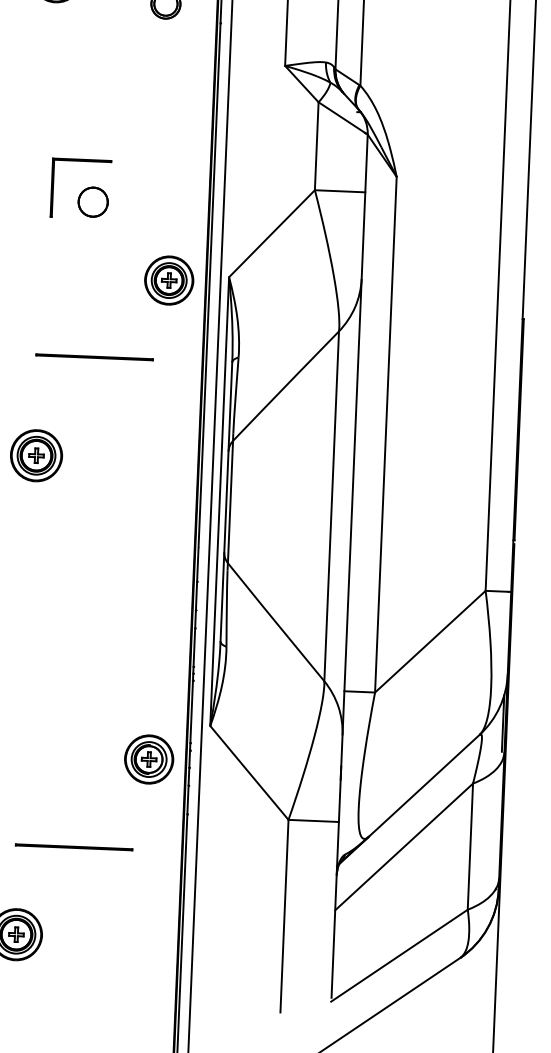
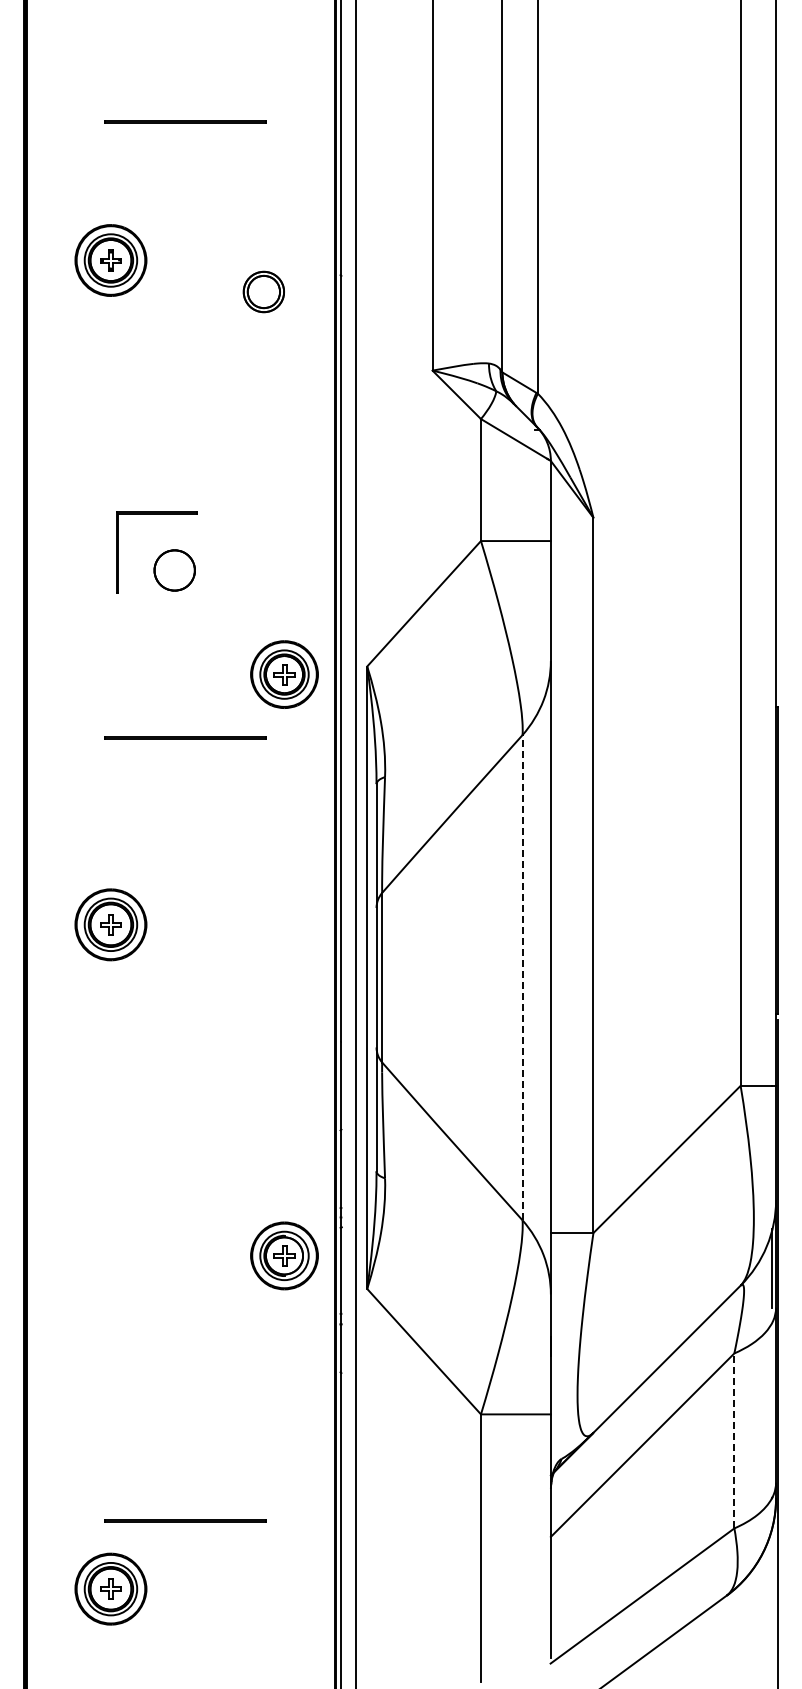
line: (94, 356) -> (185, 737), moved
line: (331, 506) -> (522, 977), solid -> dashed
part: (149, 759) -> (284, 1255), moved
line: (470, 846) -> (734, 1440), solid -> dashed
line: (73, 847) -> (185, 1520), moved

